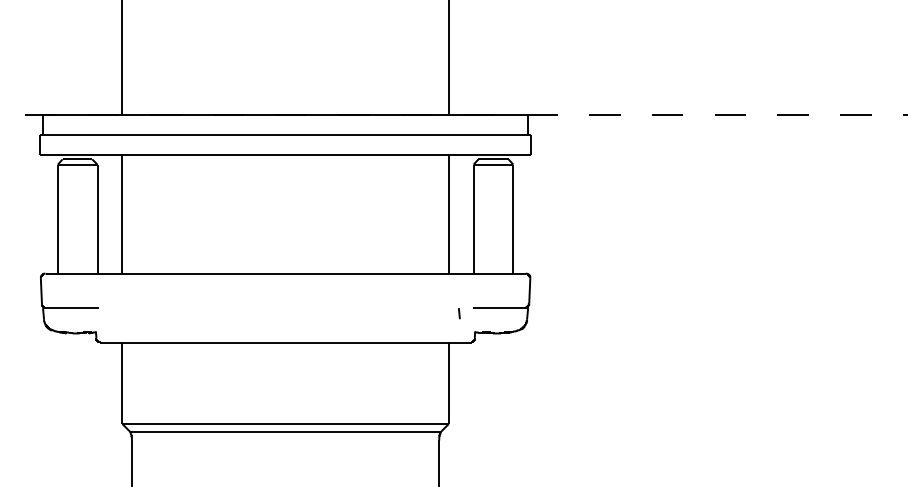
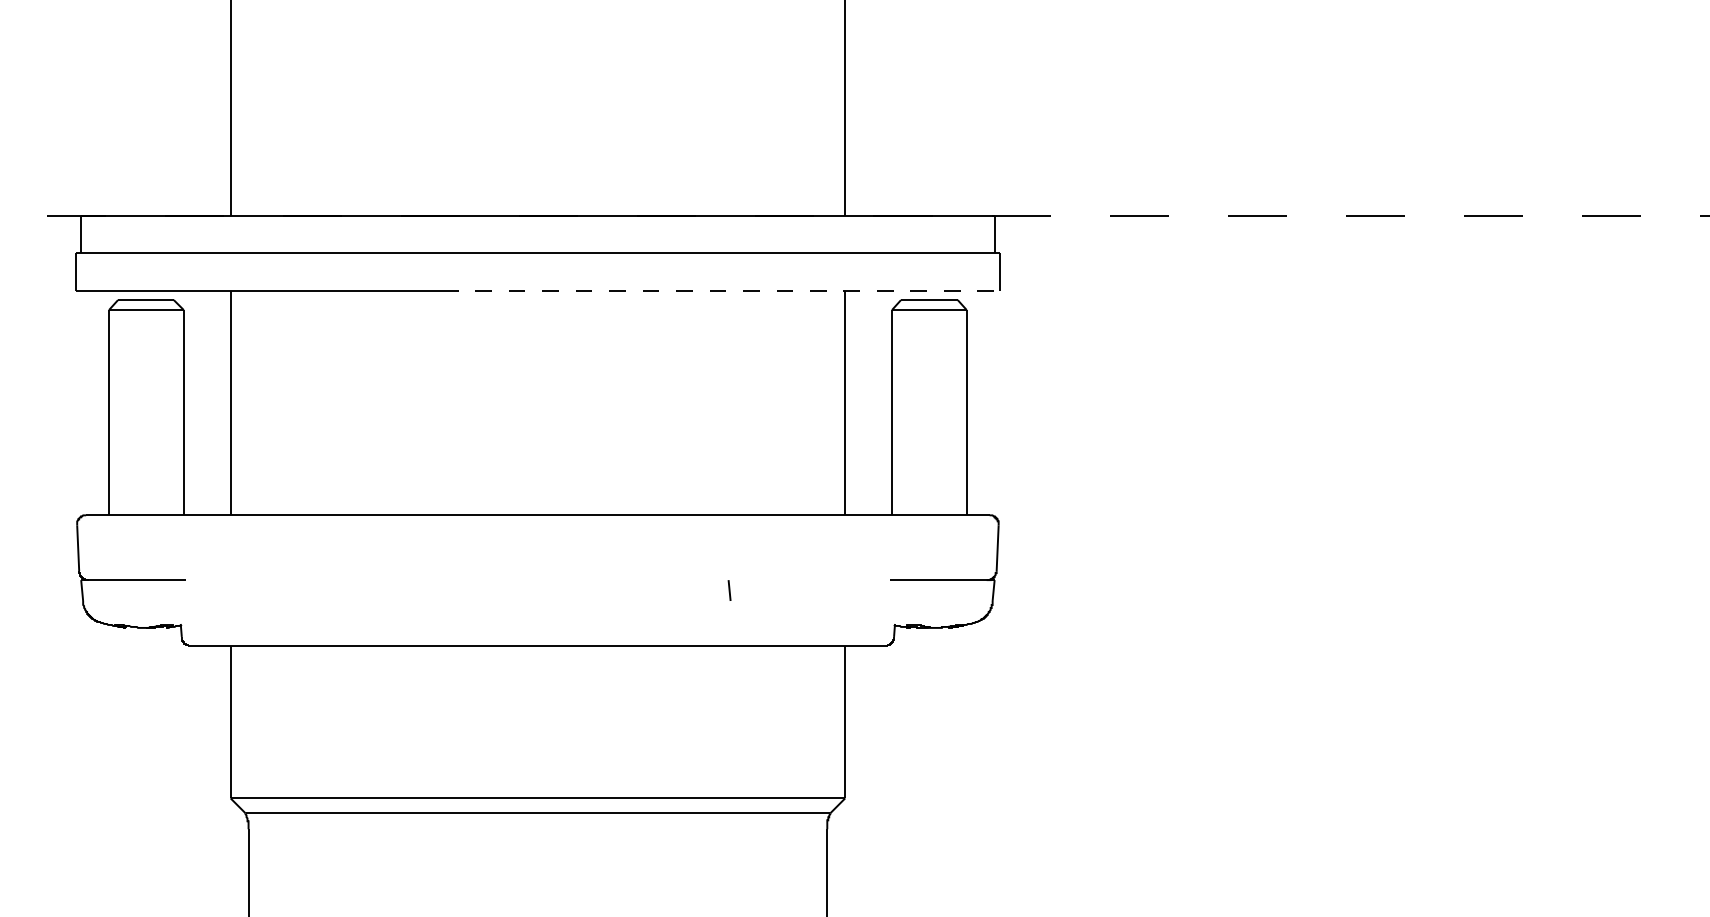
line: (383, 154) -> (722, 290), solid -> dashed
line: (459, 313) -> (729, 590), moved

